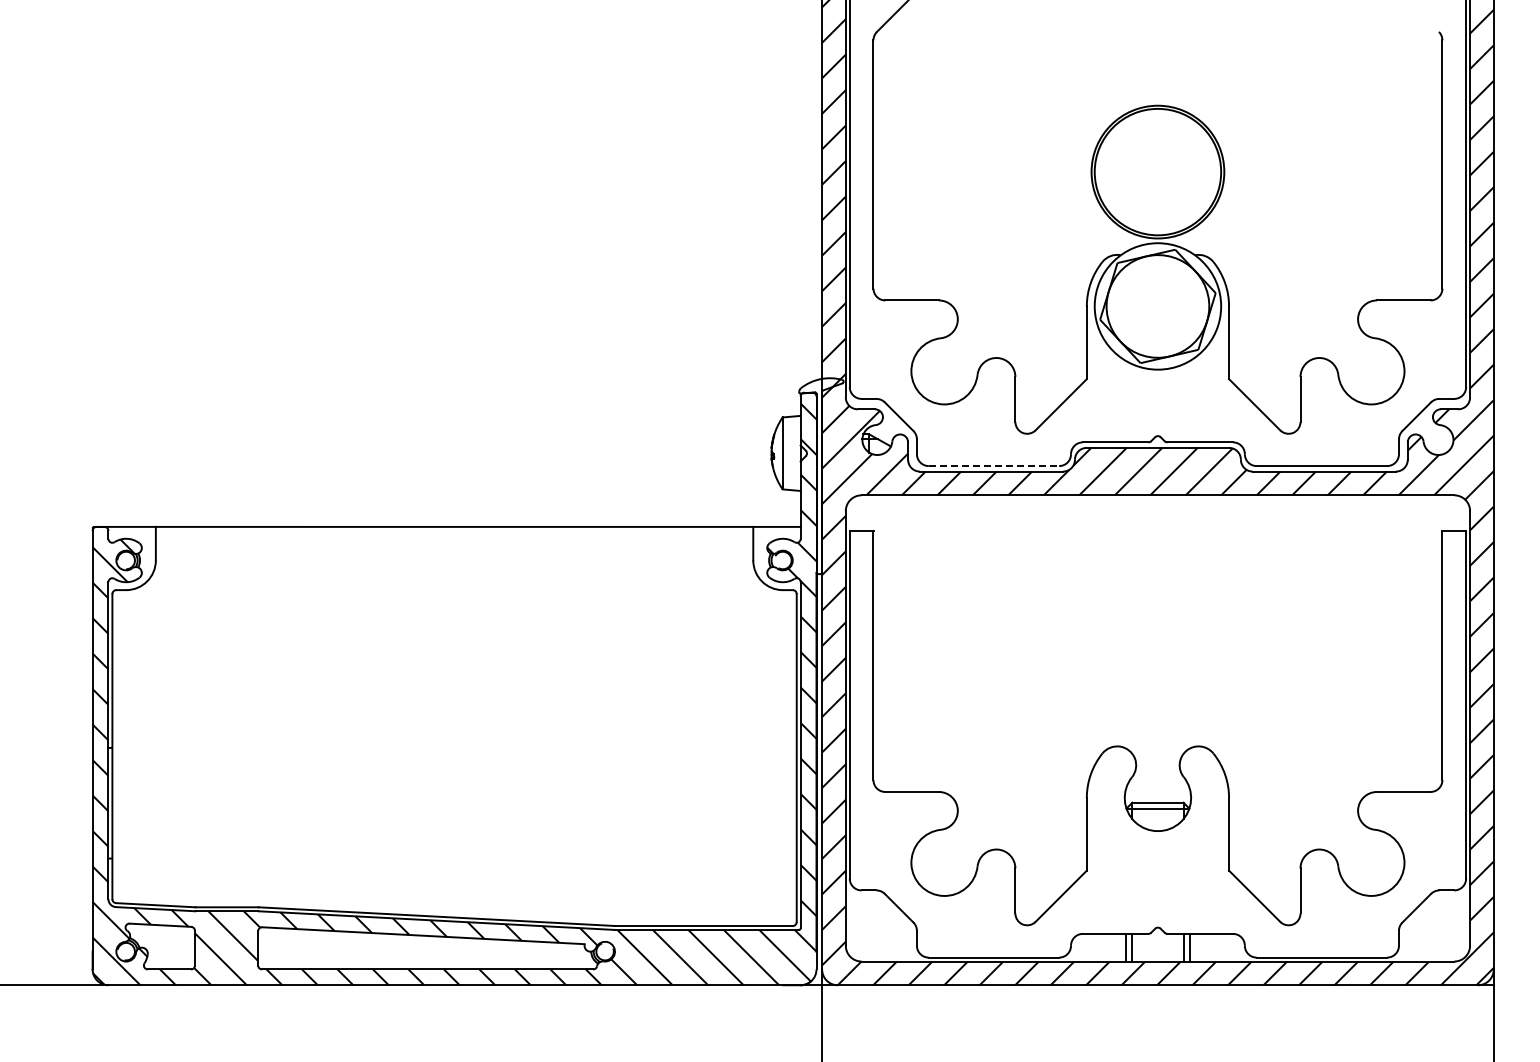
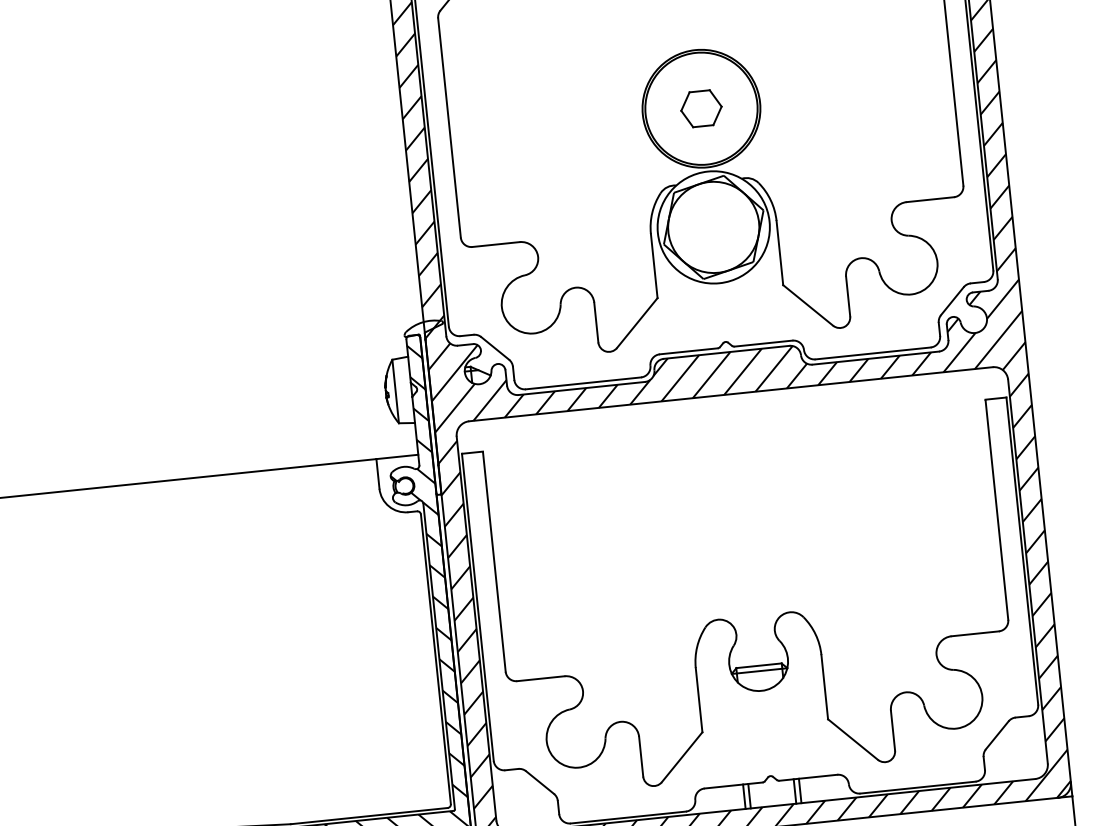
part: (1157, 171) -> (701, 108), added
line: (994, 466) -> (583, 383), dashed -> solid

